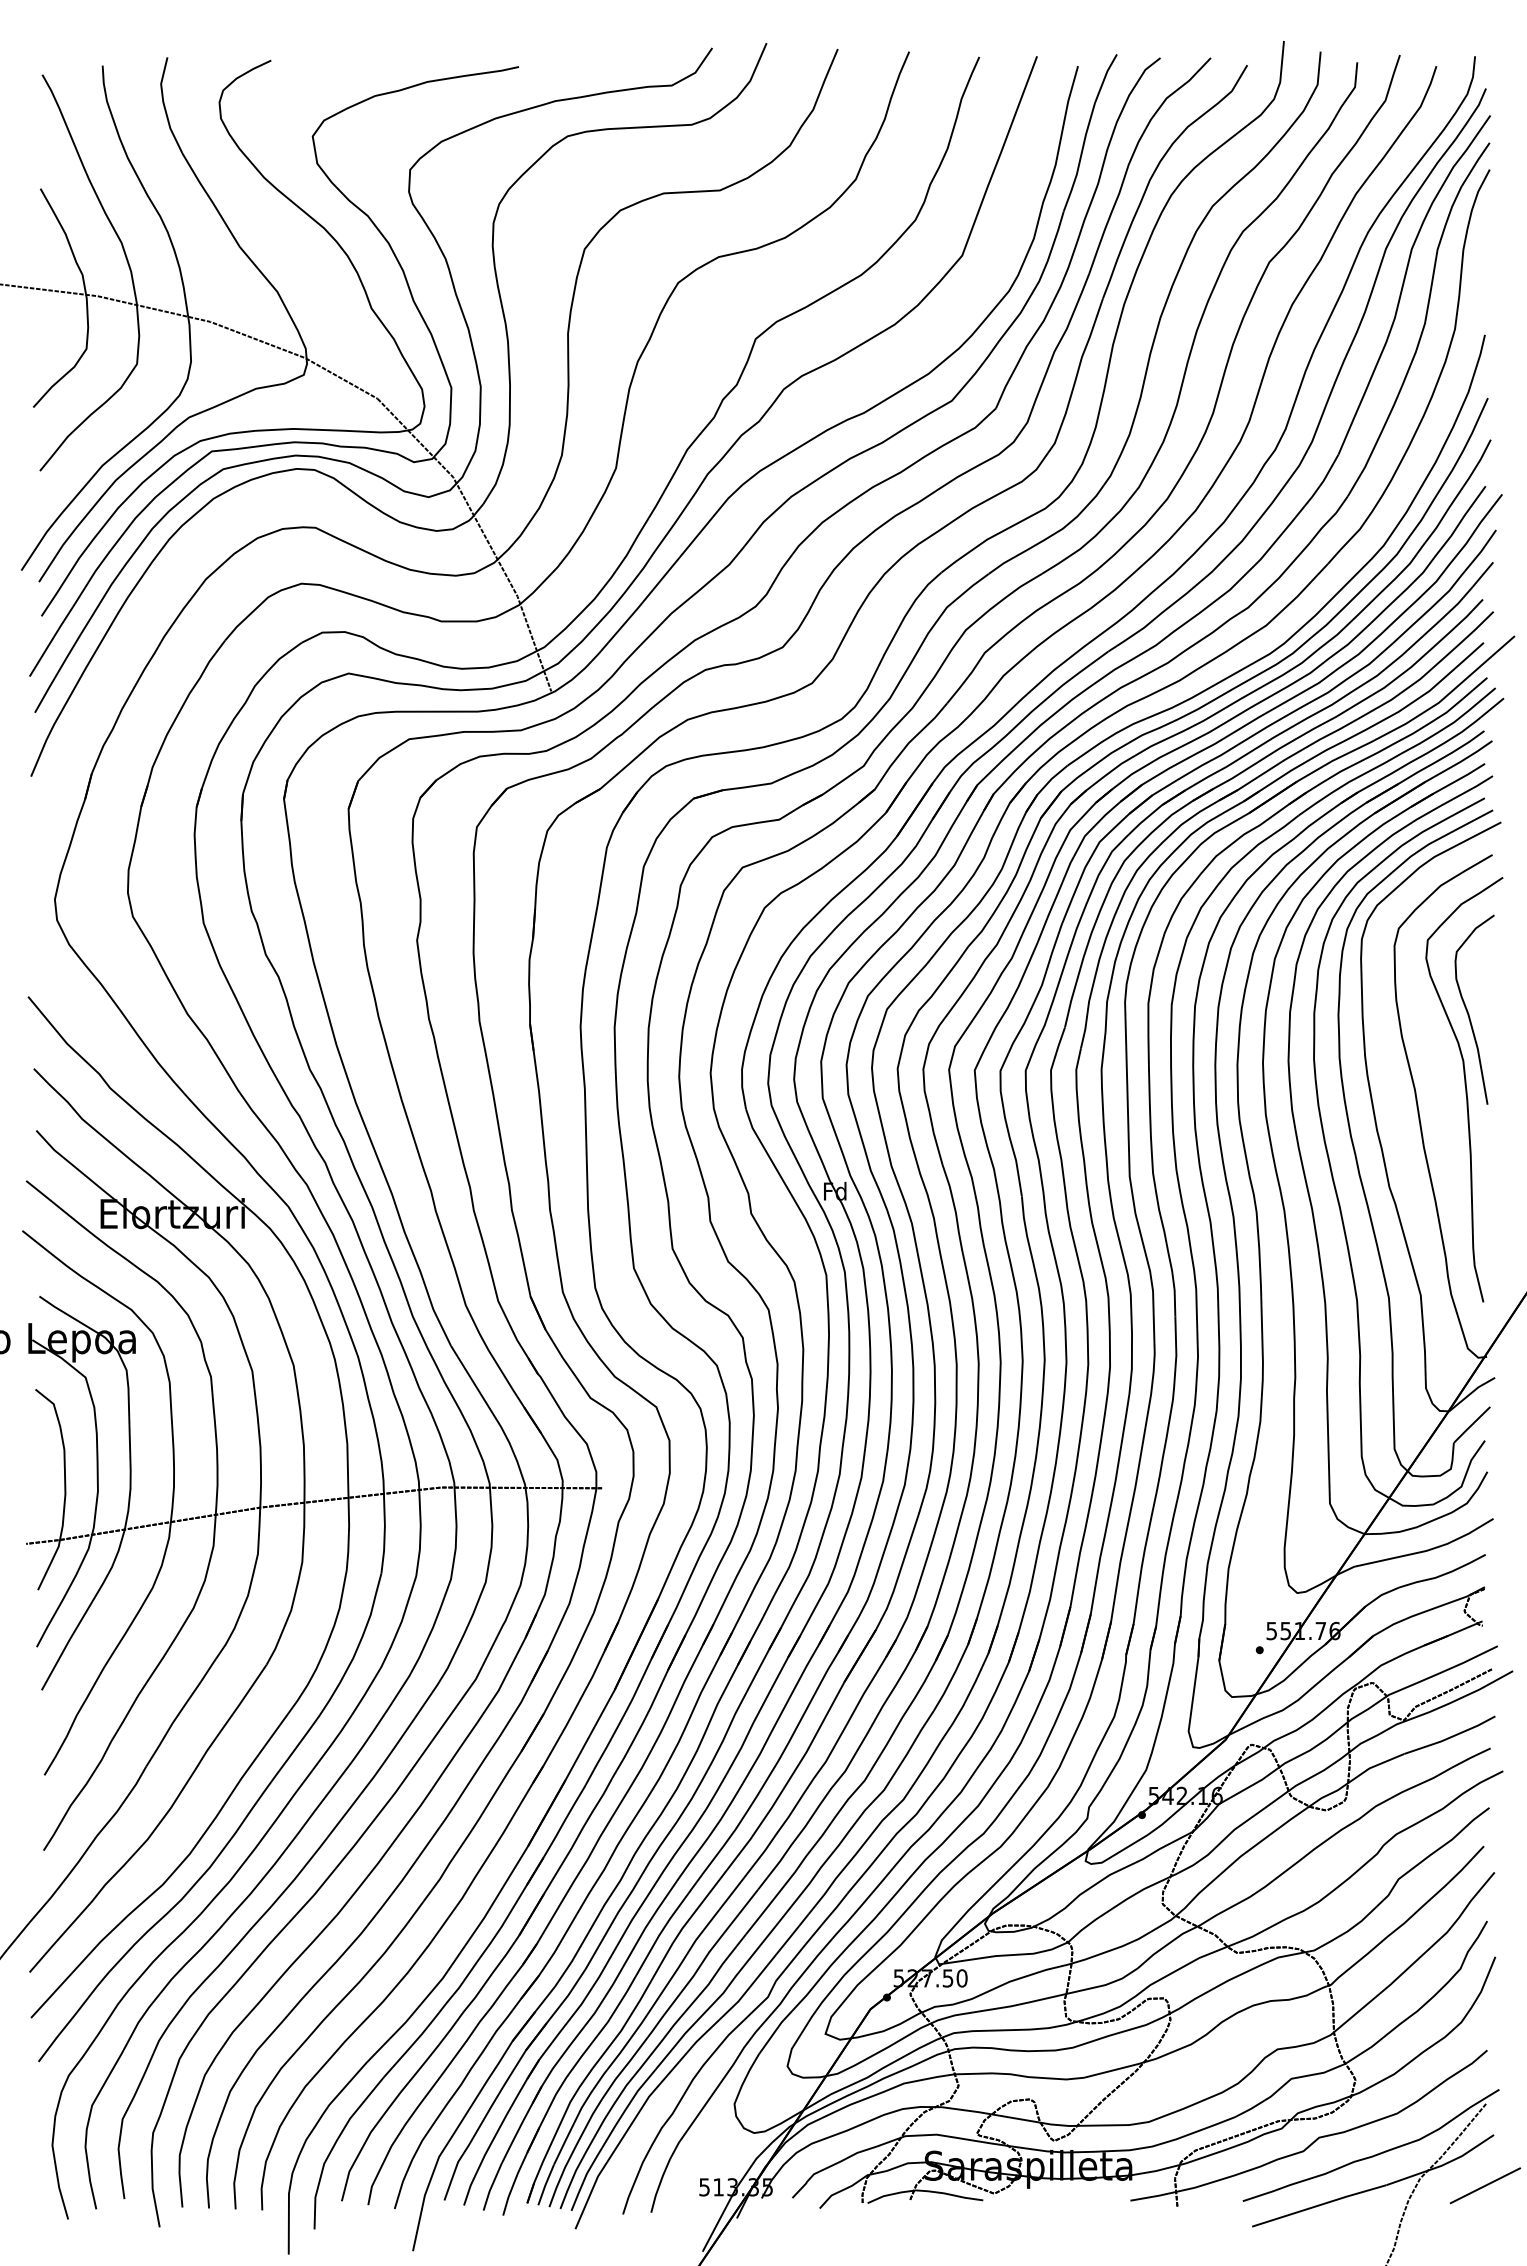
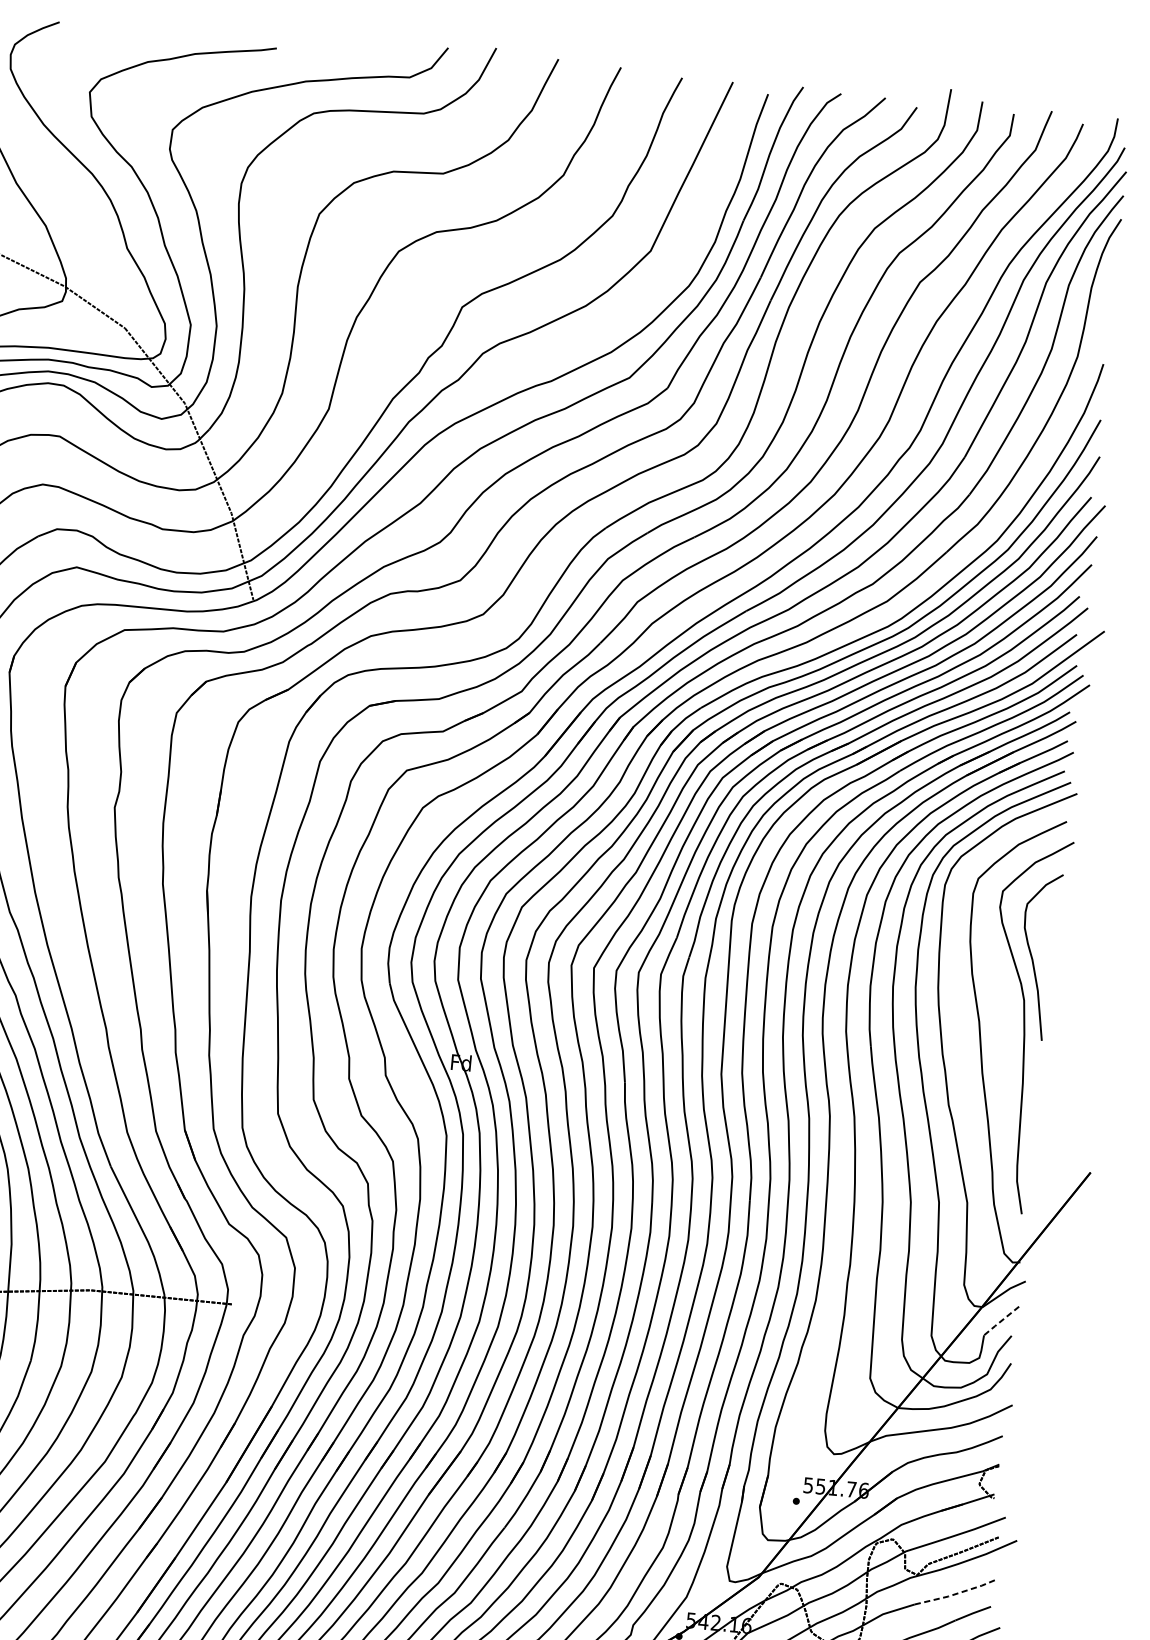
line: (1471, 1425) -> (1001, 1321), solid -> dashed
line: (1451, 1737) -> (957, 1593), solid -> dashed

